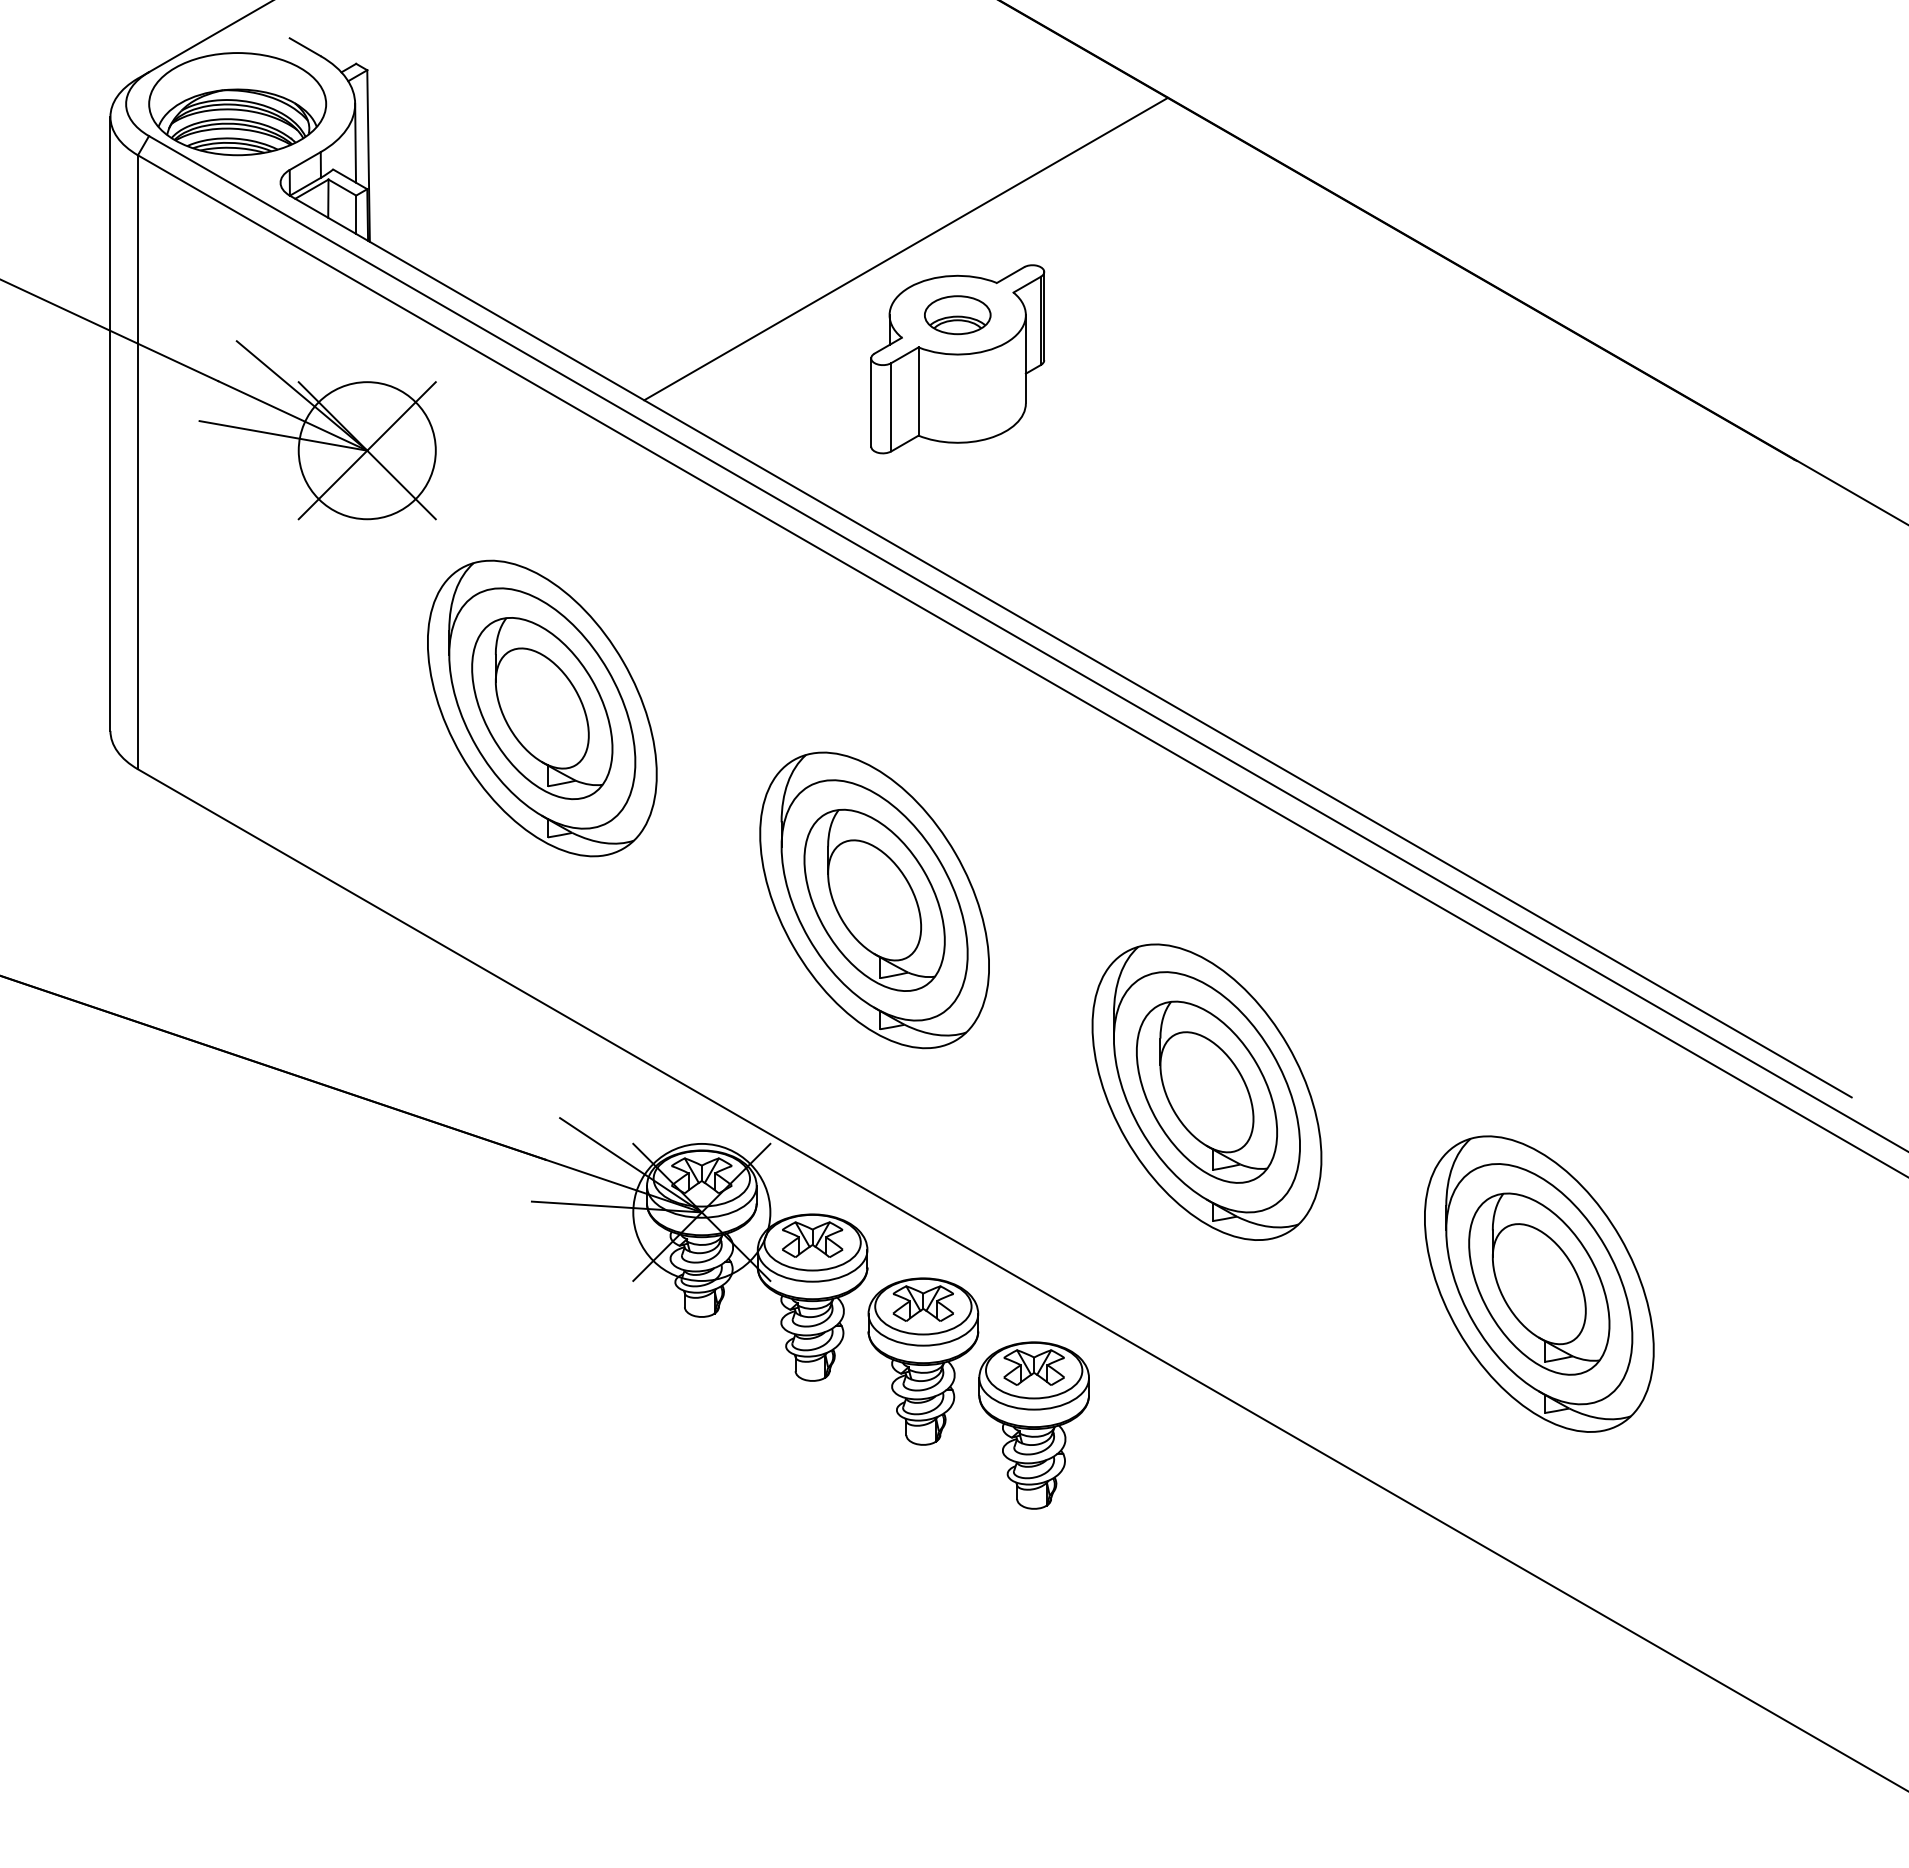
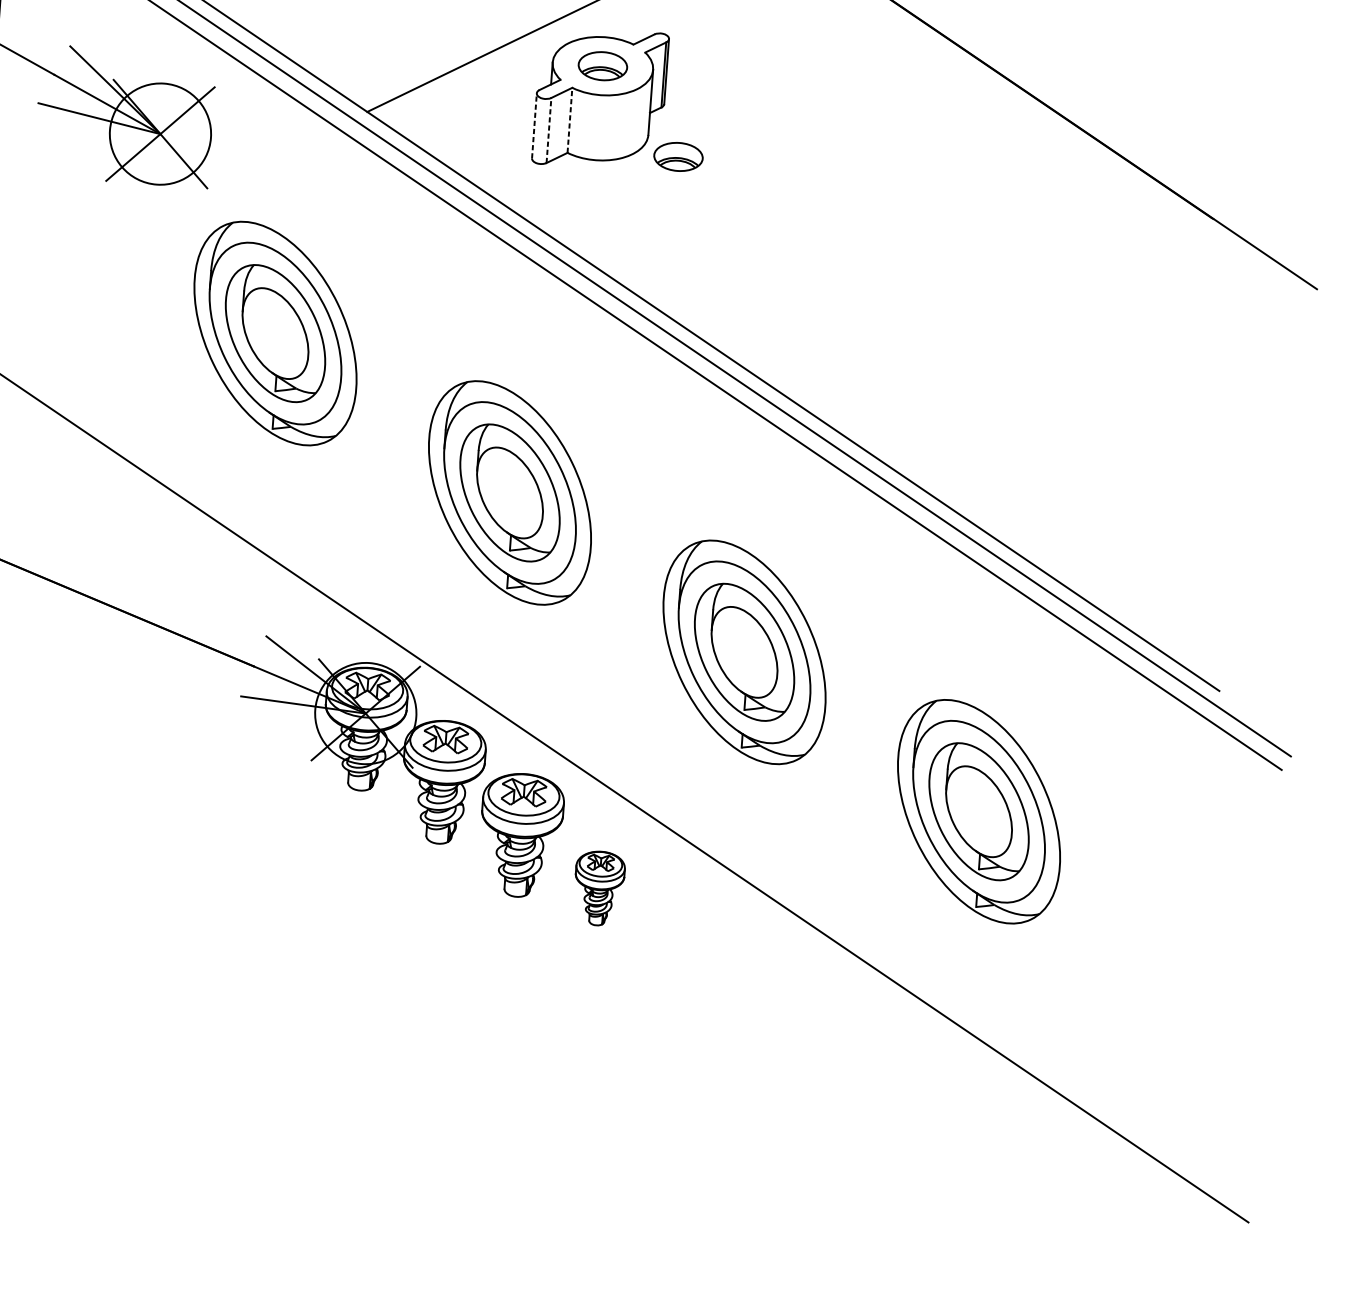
line: (918, 391) -> (569, 120), solid -> dashed
line: (871, 402) -> (534, 125), solid -> dashed
line: (891, 406) -> (549, 129), solid -> dashed
part: (1068, 430) -> (678, 157), added
part: (1033, 1425) -> (598, 888), size x0.6

